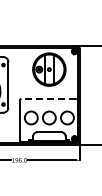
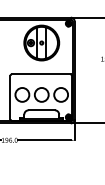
line: (48, 98) -> (40, 74), dashed -> solid

